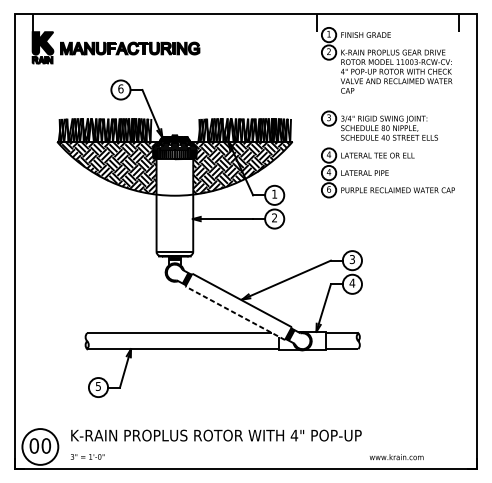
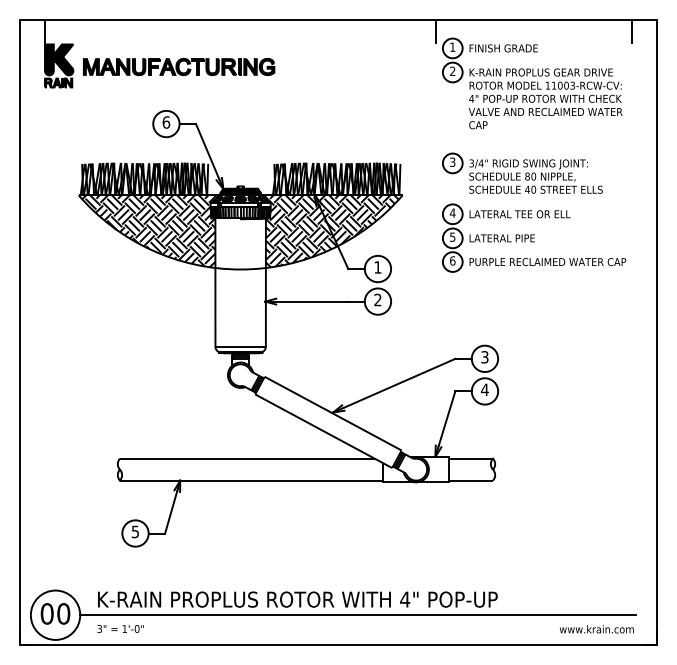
text: (328, 171) -> (452, 236), 4 -> 5
line: (235, 313) -> (323, 431), dashed -> solid
line: (259, 447) -> (357, 615), added
text: (396, 457) -> (596, 629), moved

